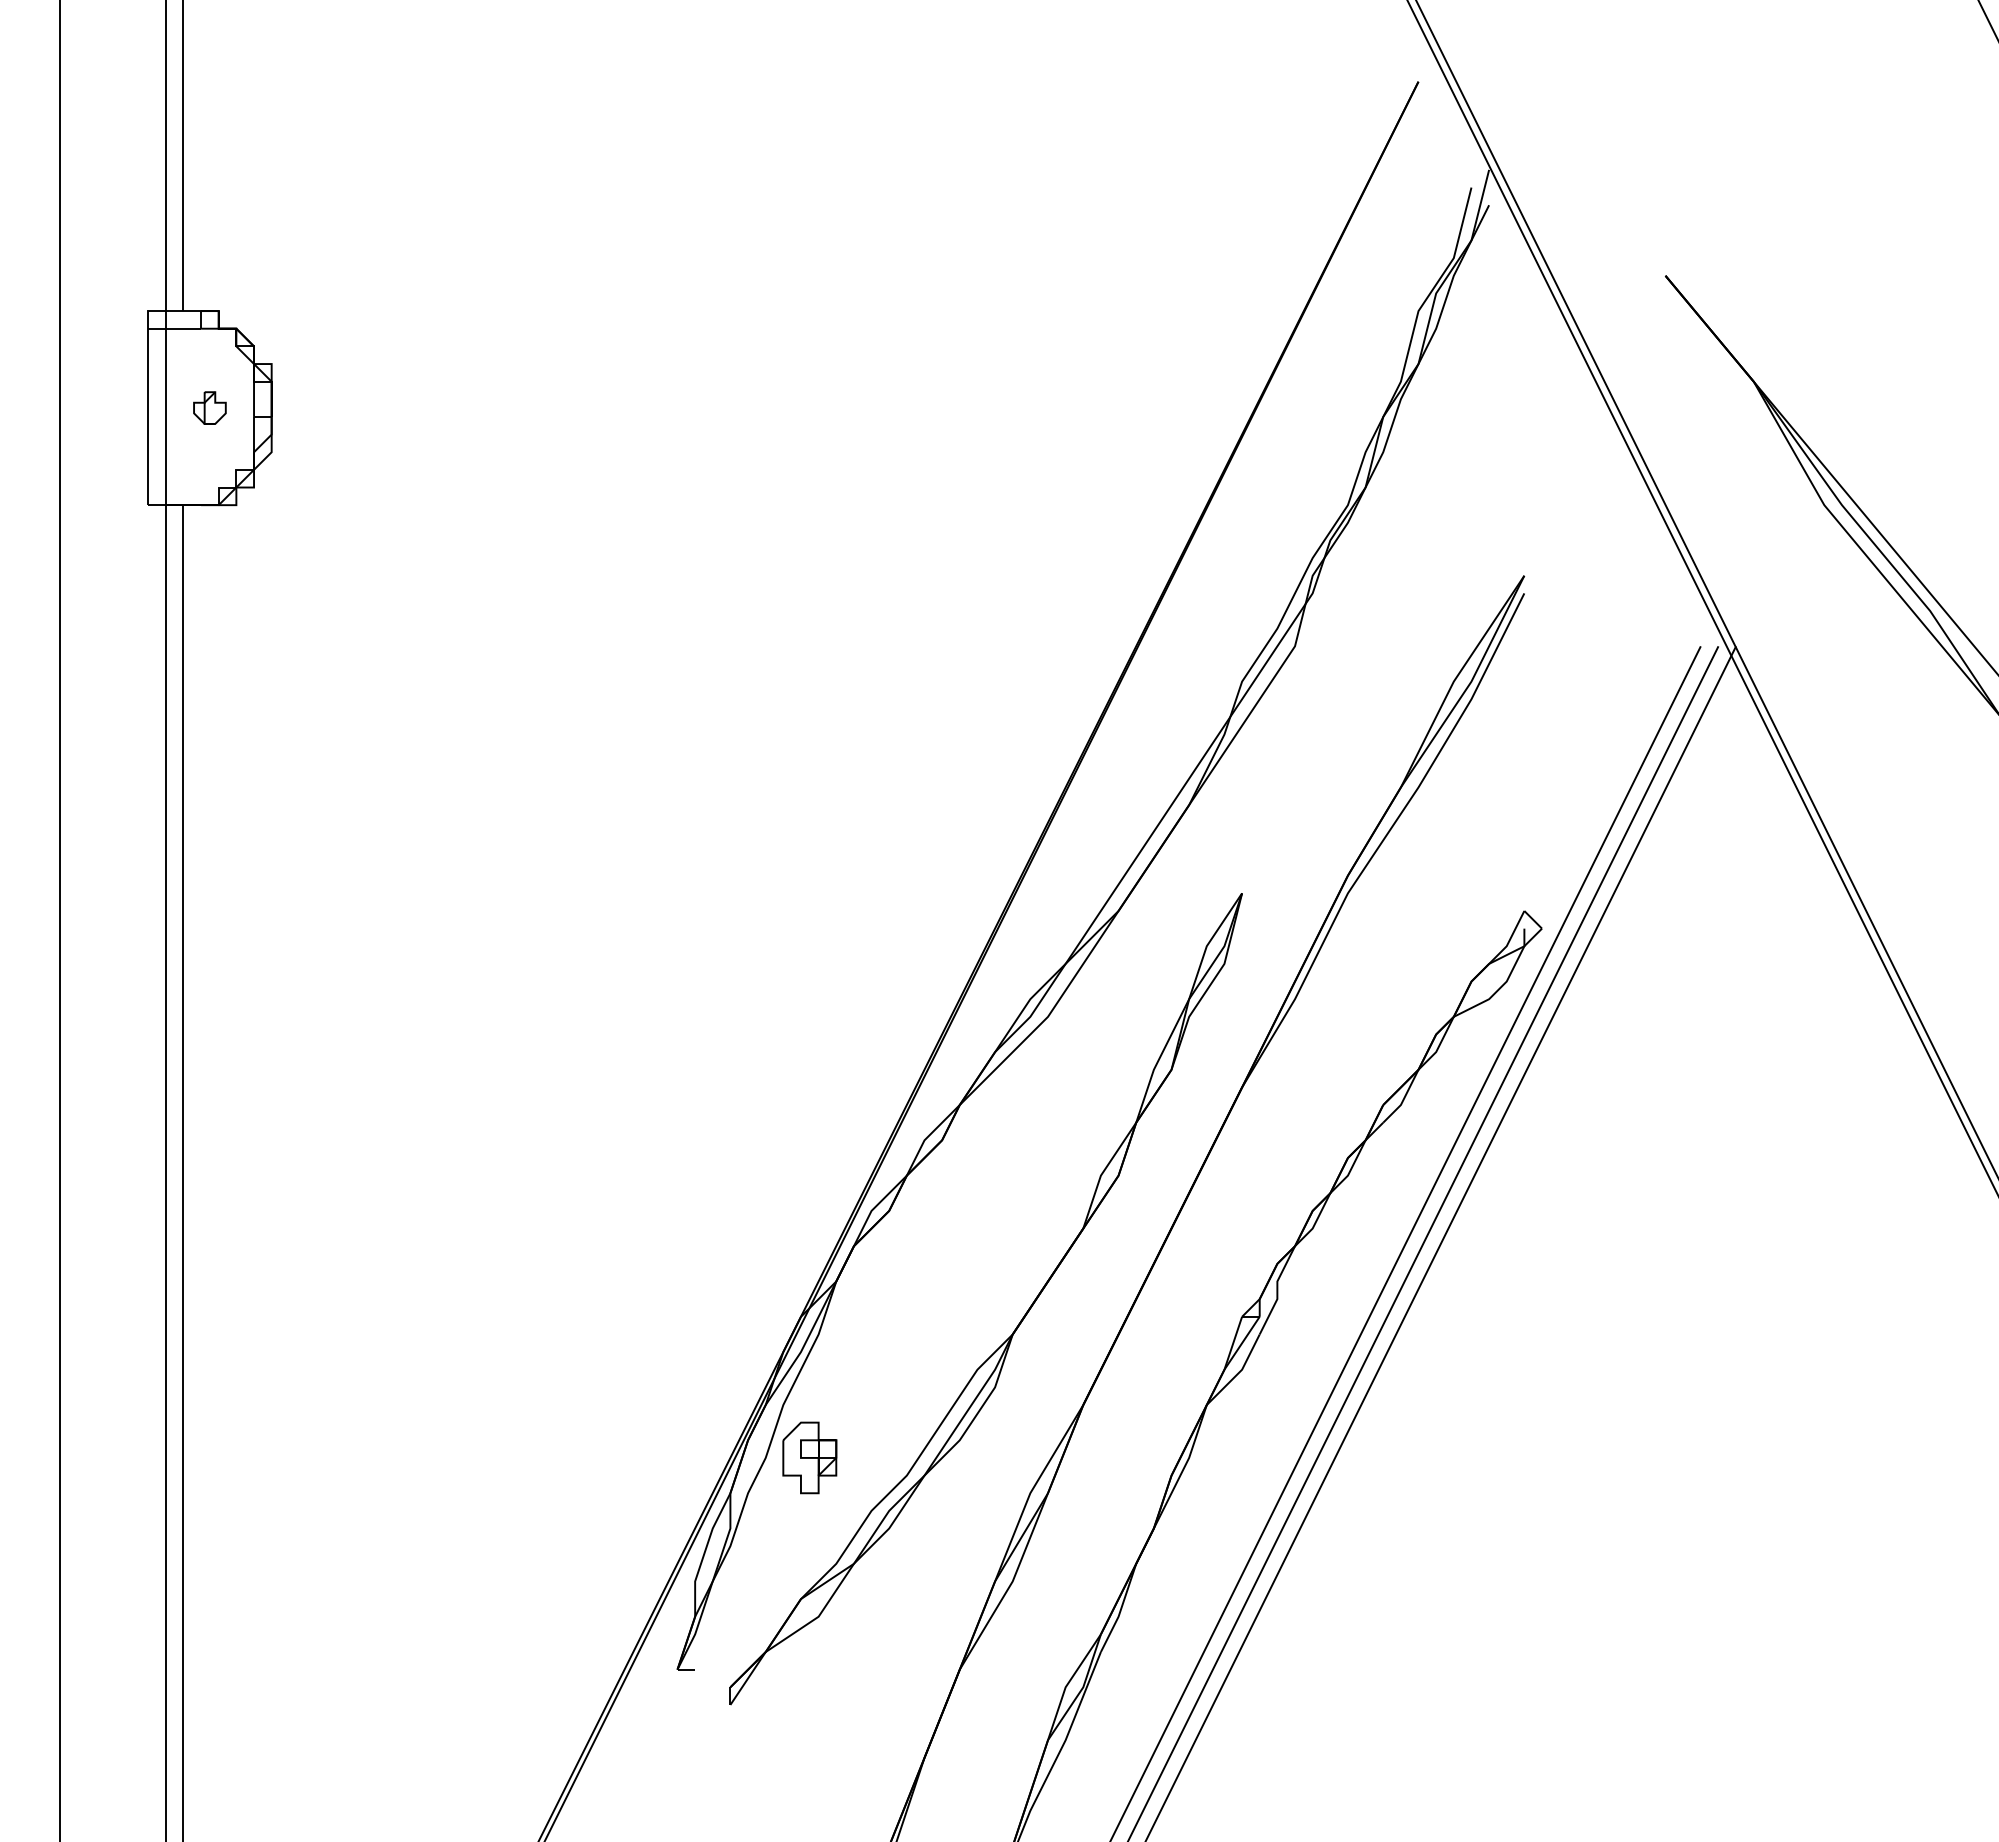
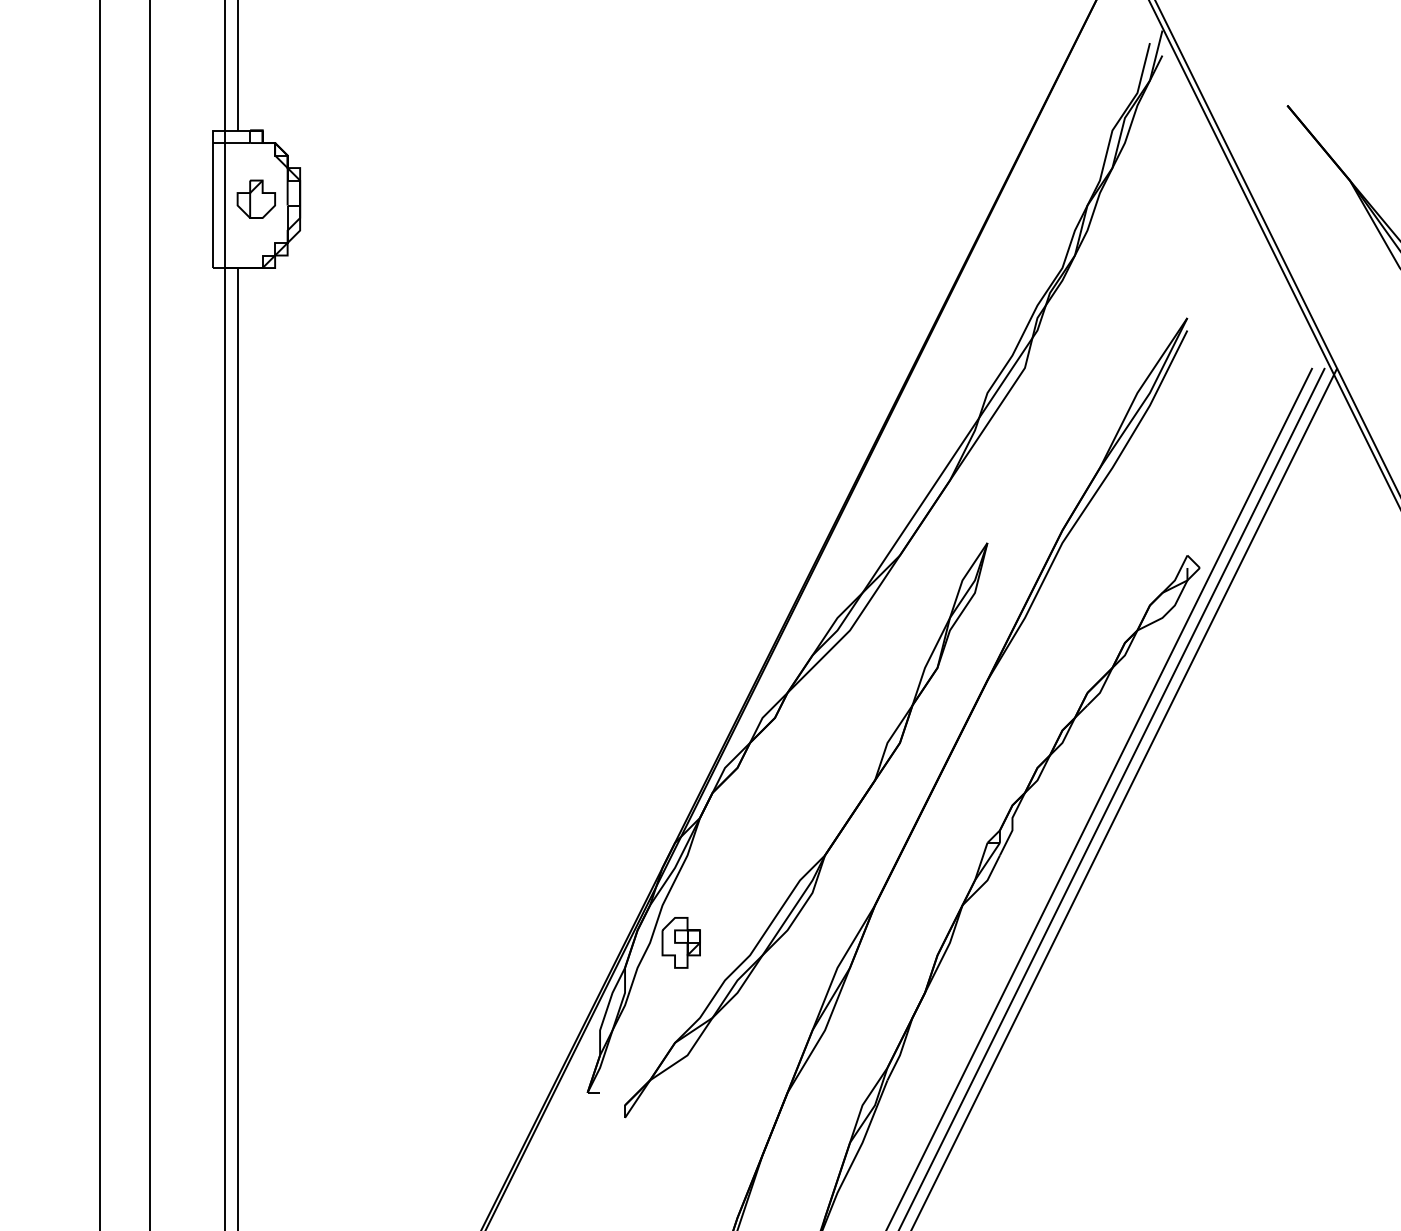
part: (209, 407) -> (256, 198), size x1.67

